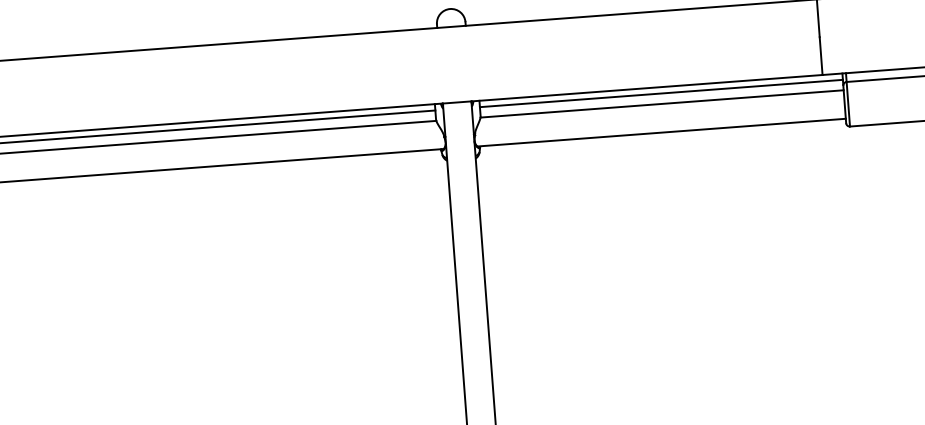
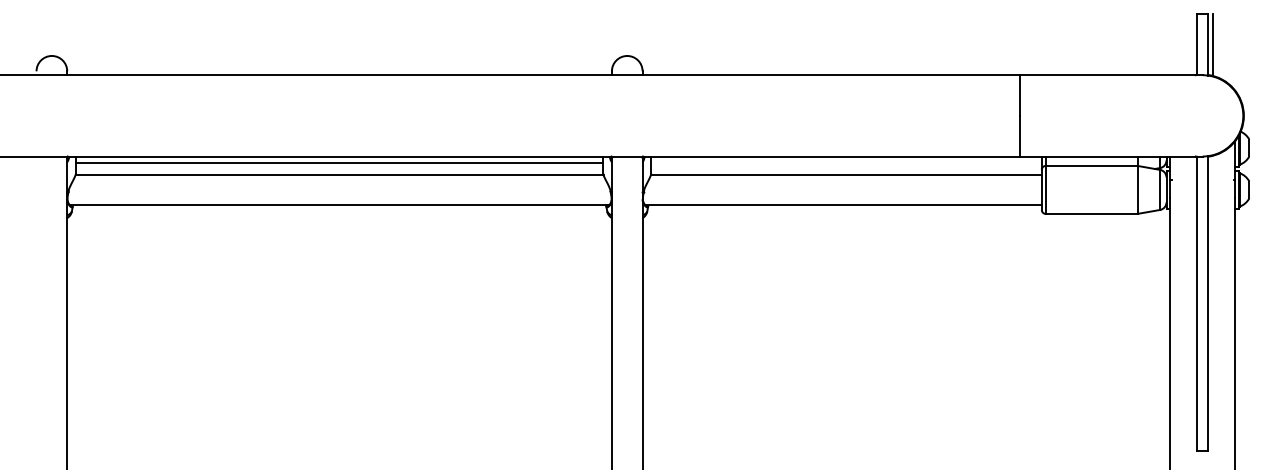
line: (661, 93) -> (846, 163), removed

